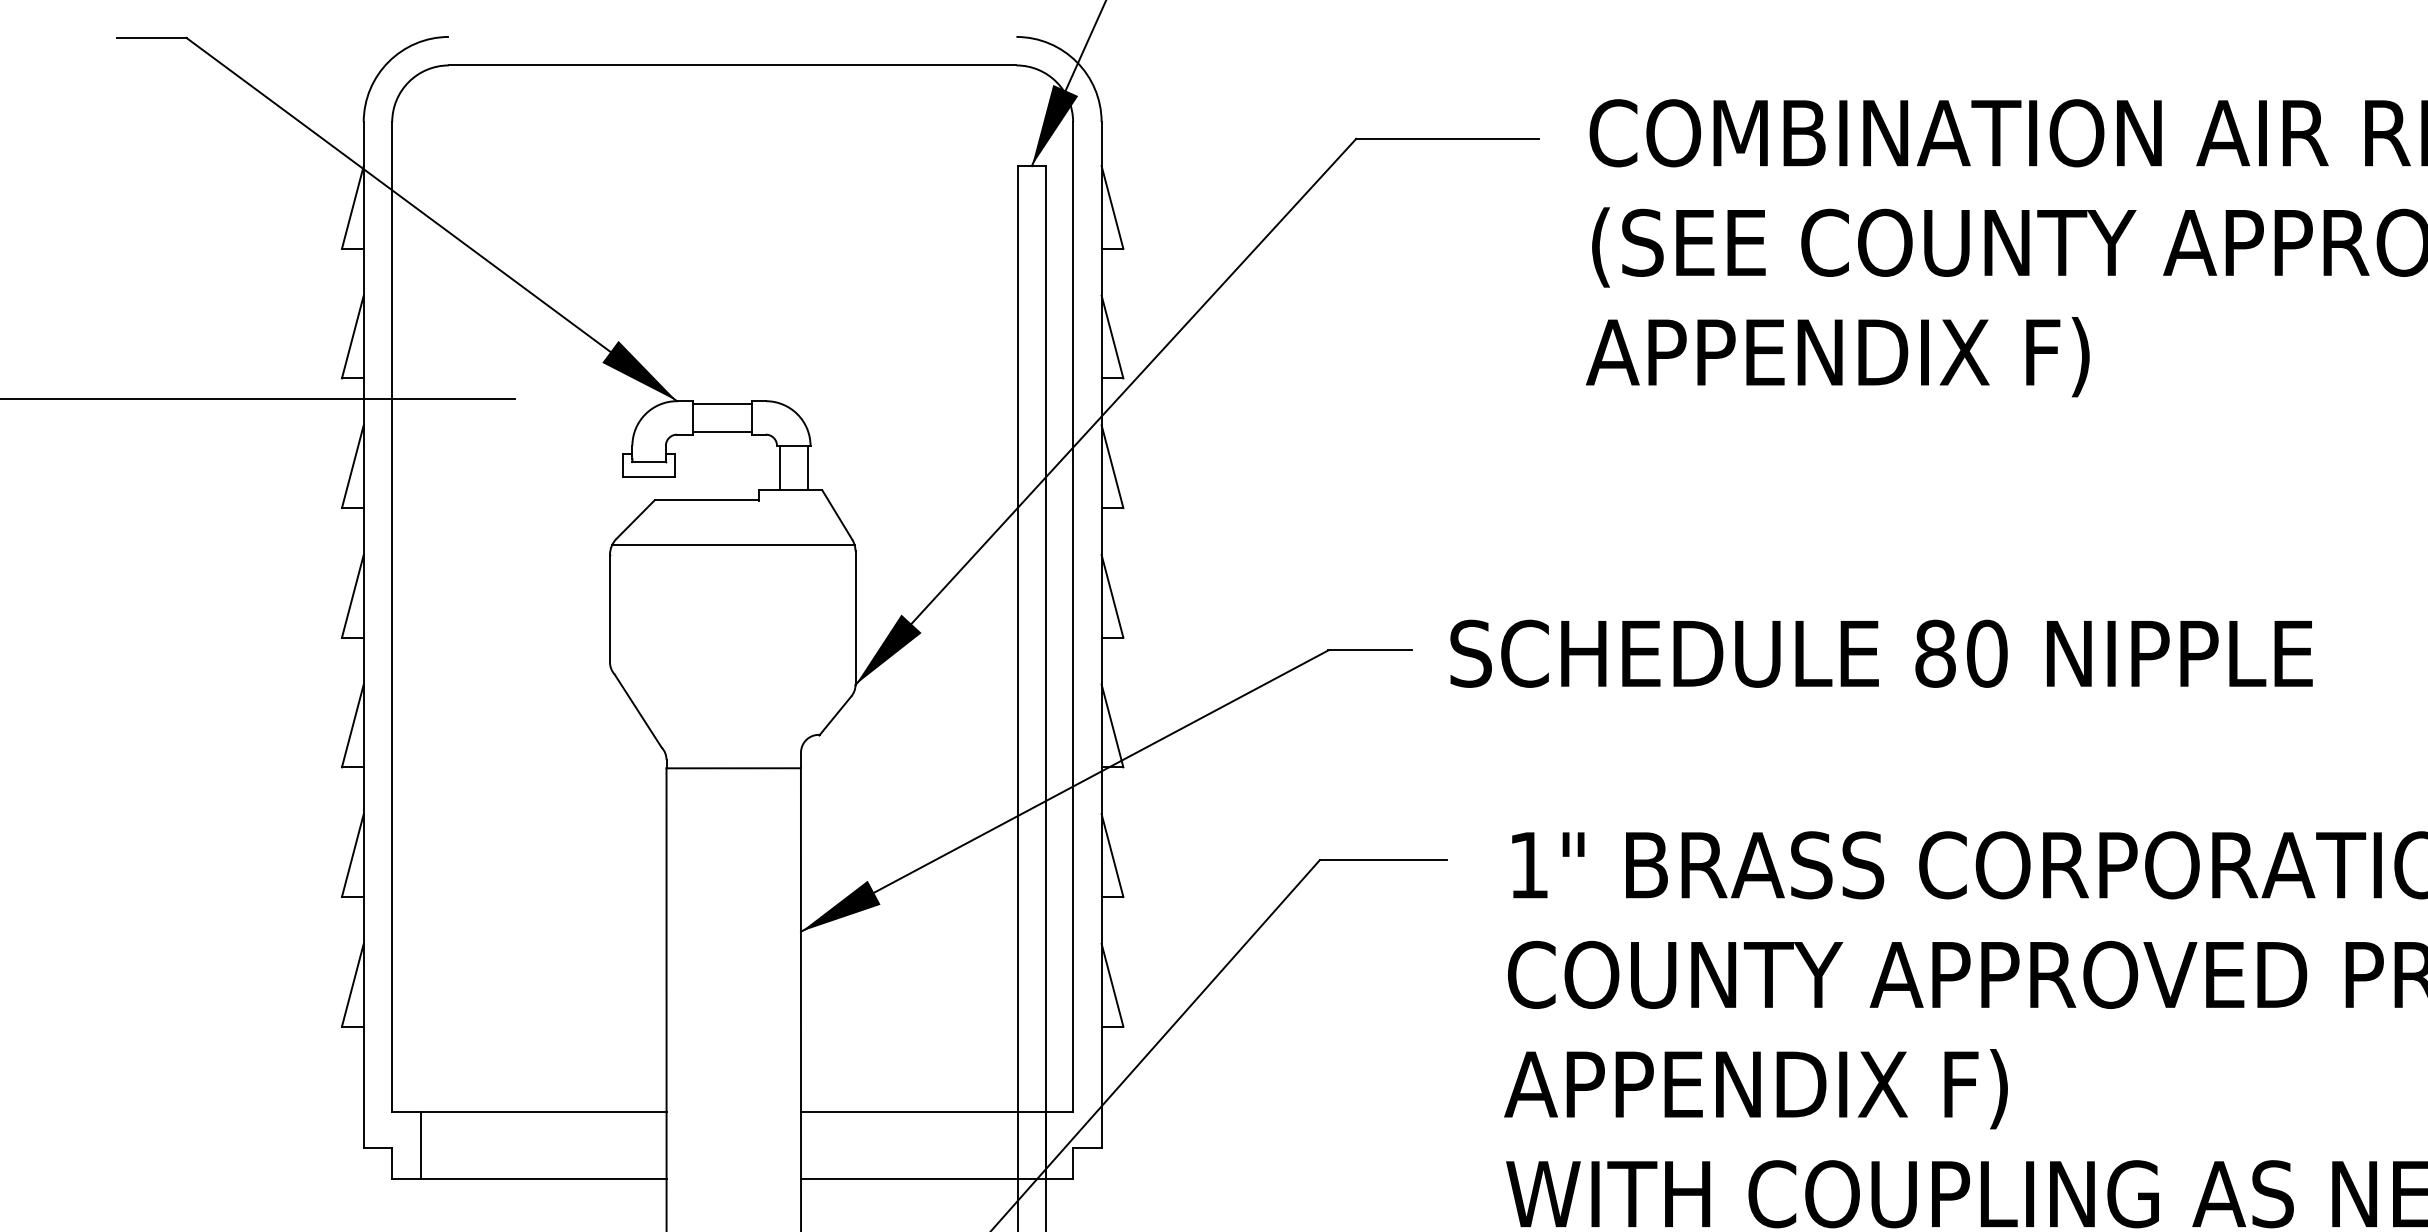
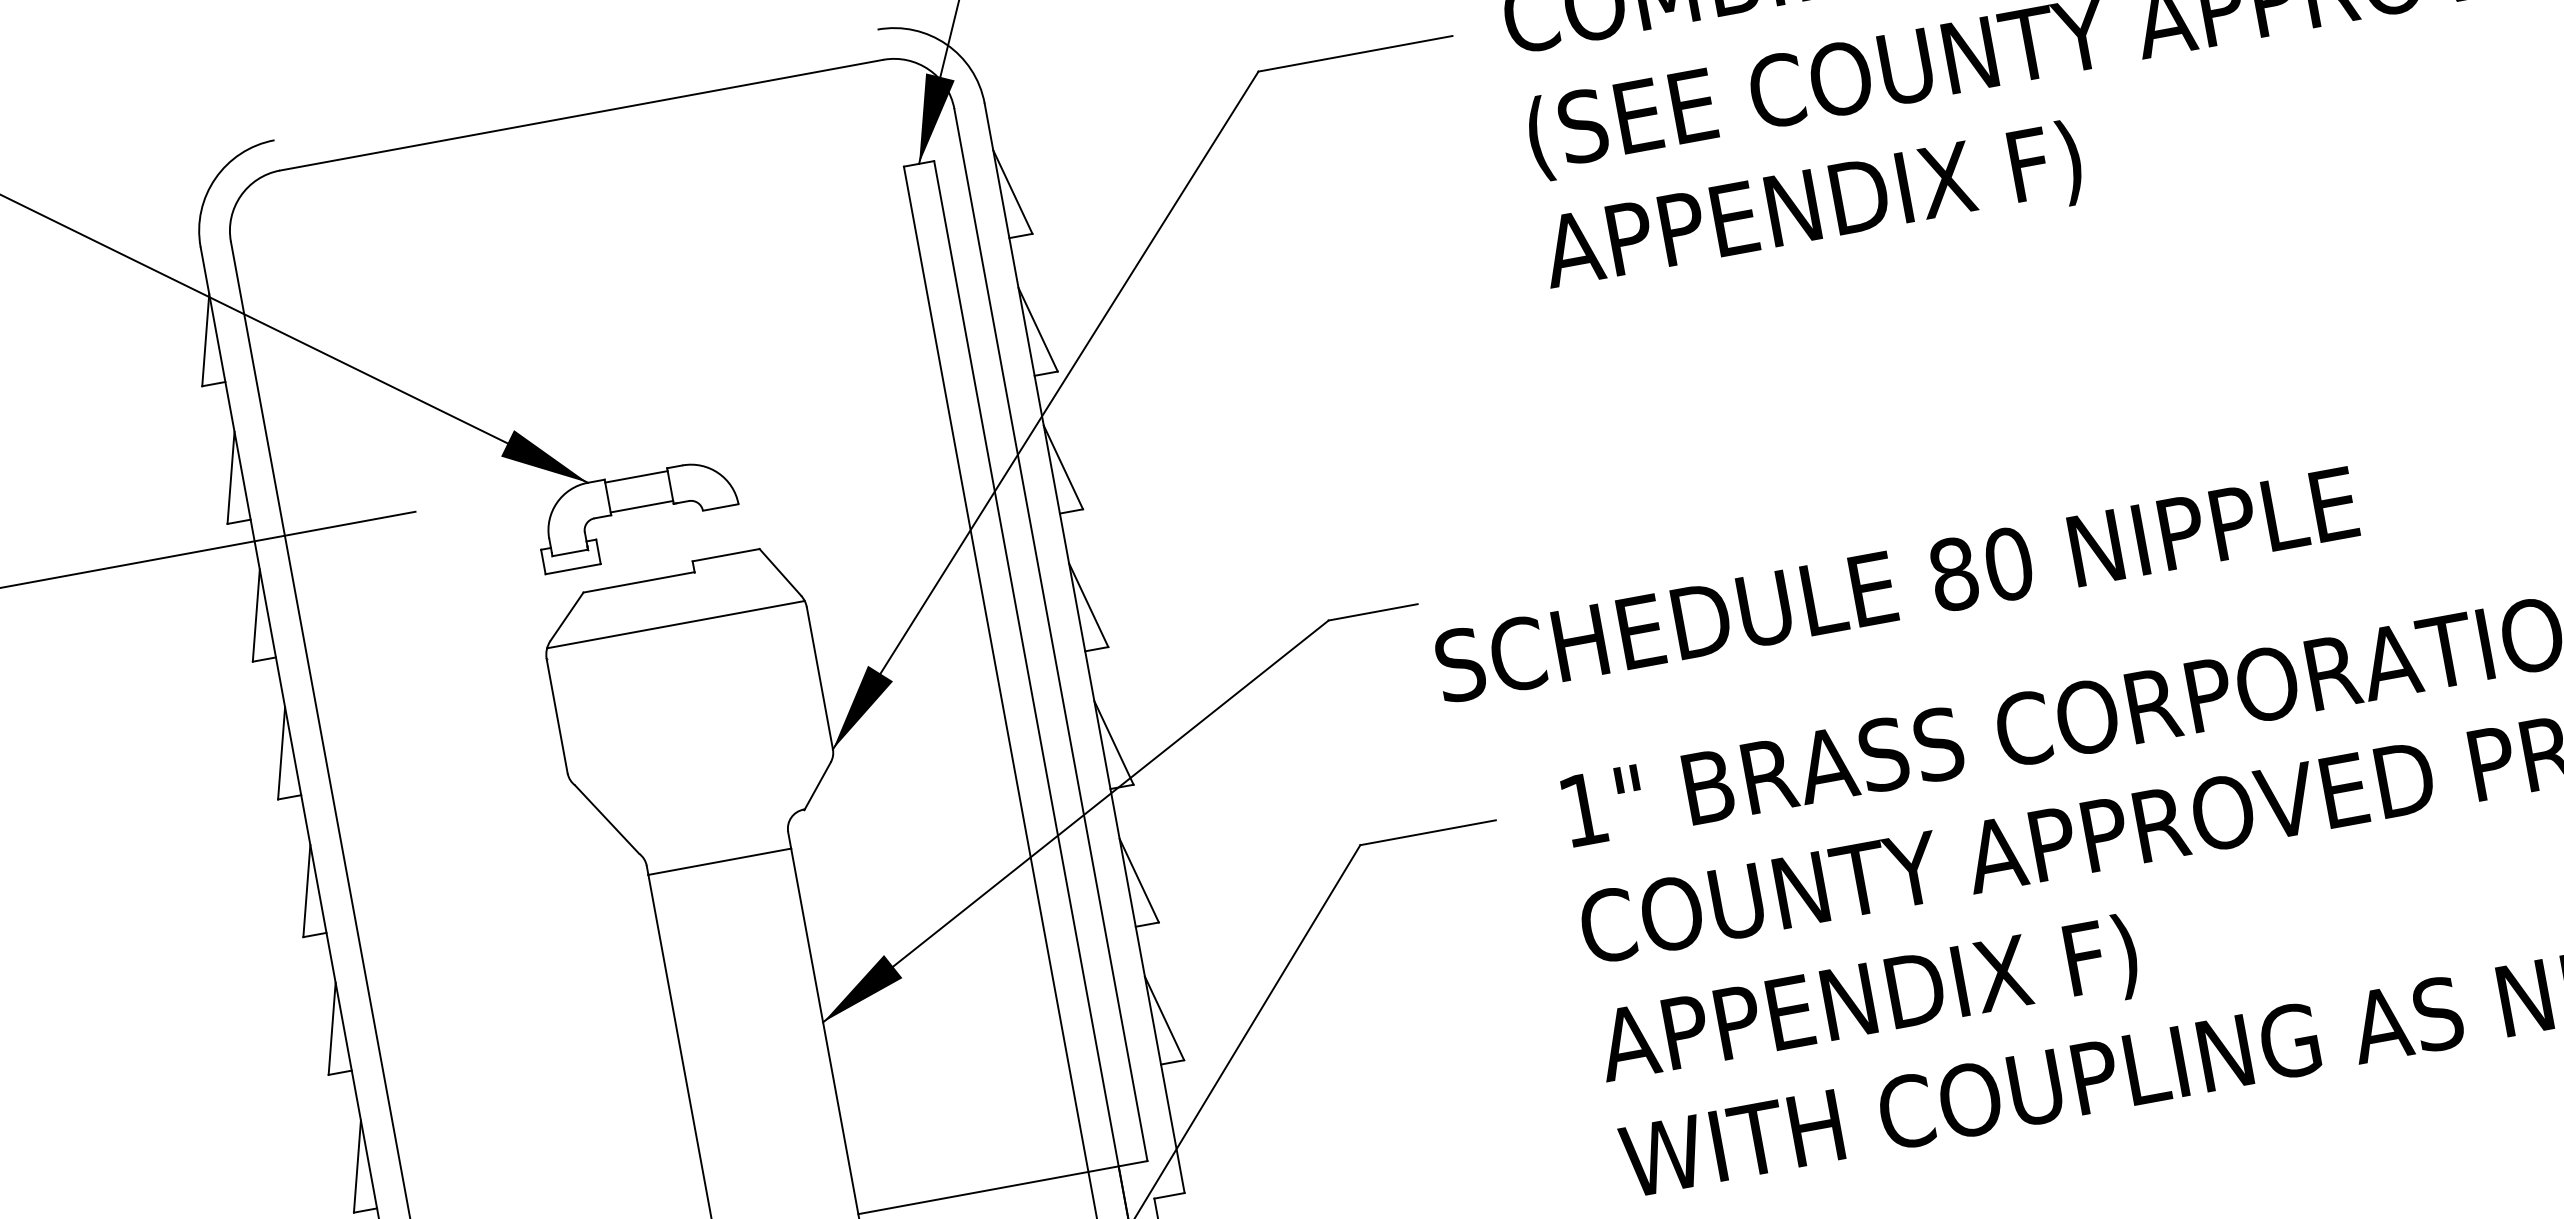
line: (779, 467) -> (709, 533), removed
line: (807, 467) -> (739, 527), removed
text: (1881, 653) -> (1896, 584), moved

